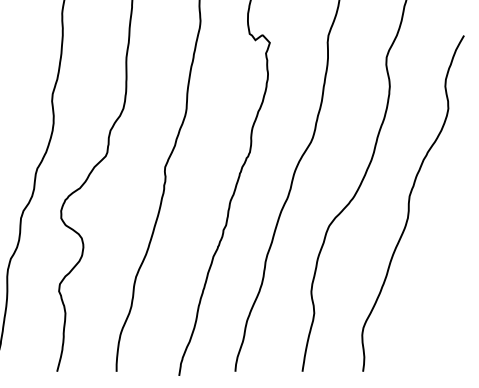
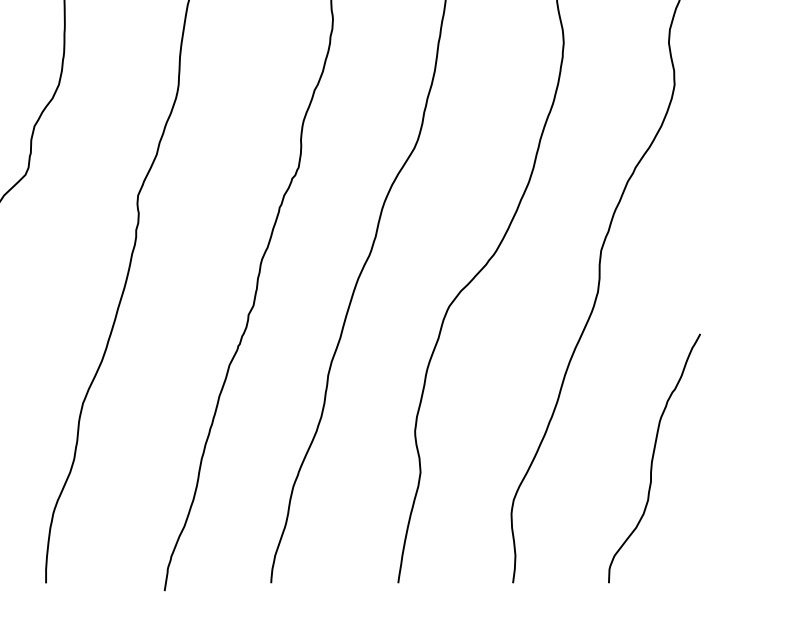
curve: (437, 305) -> (654, 457), added

